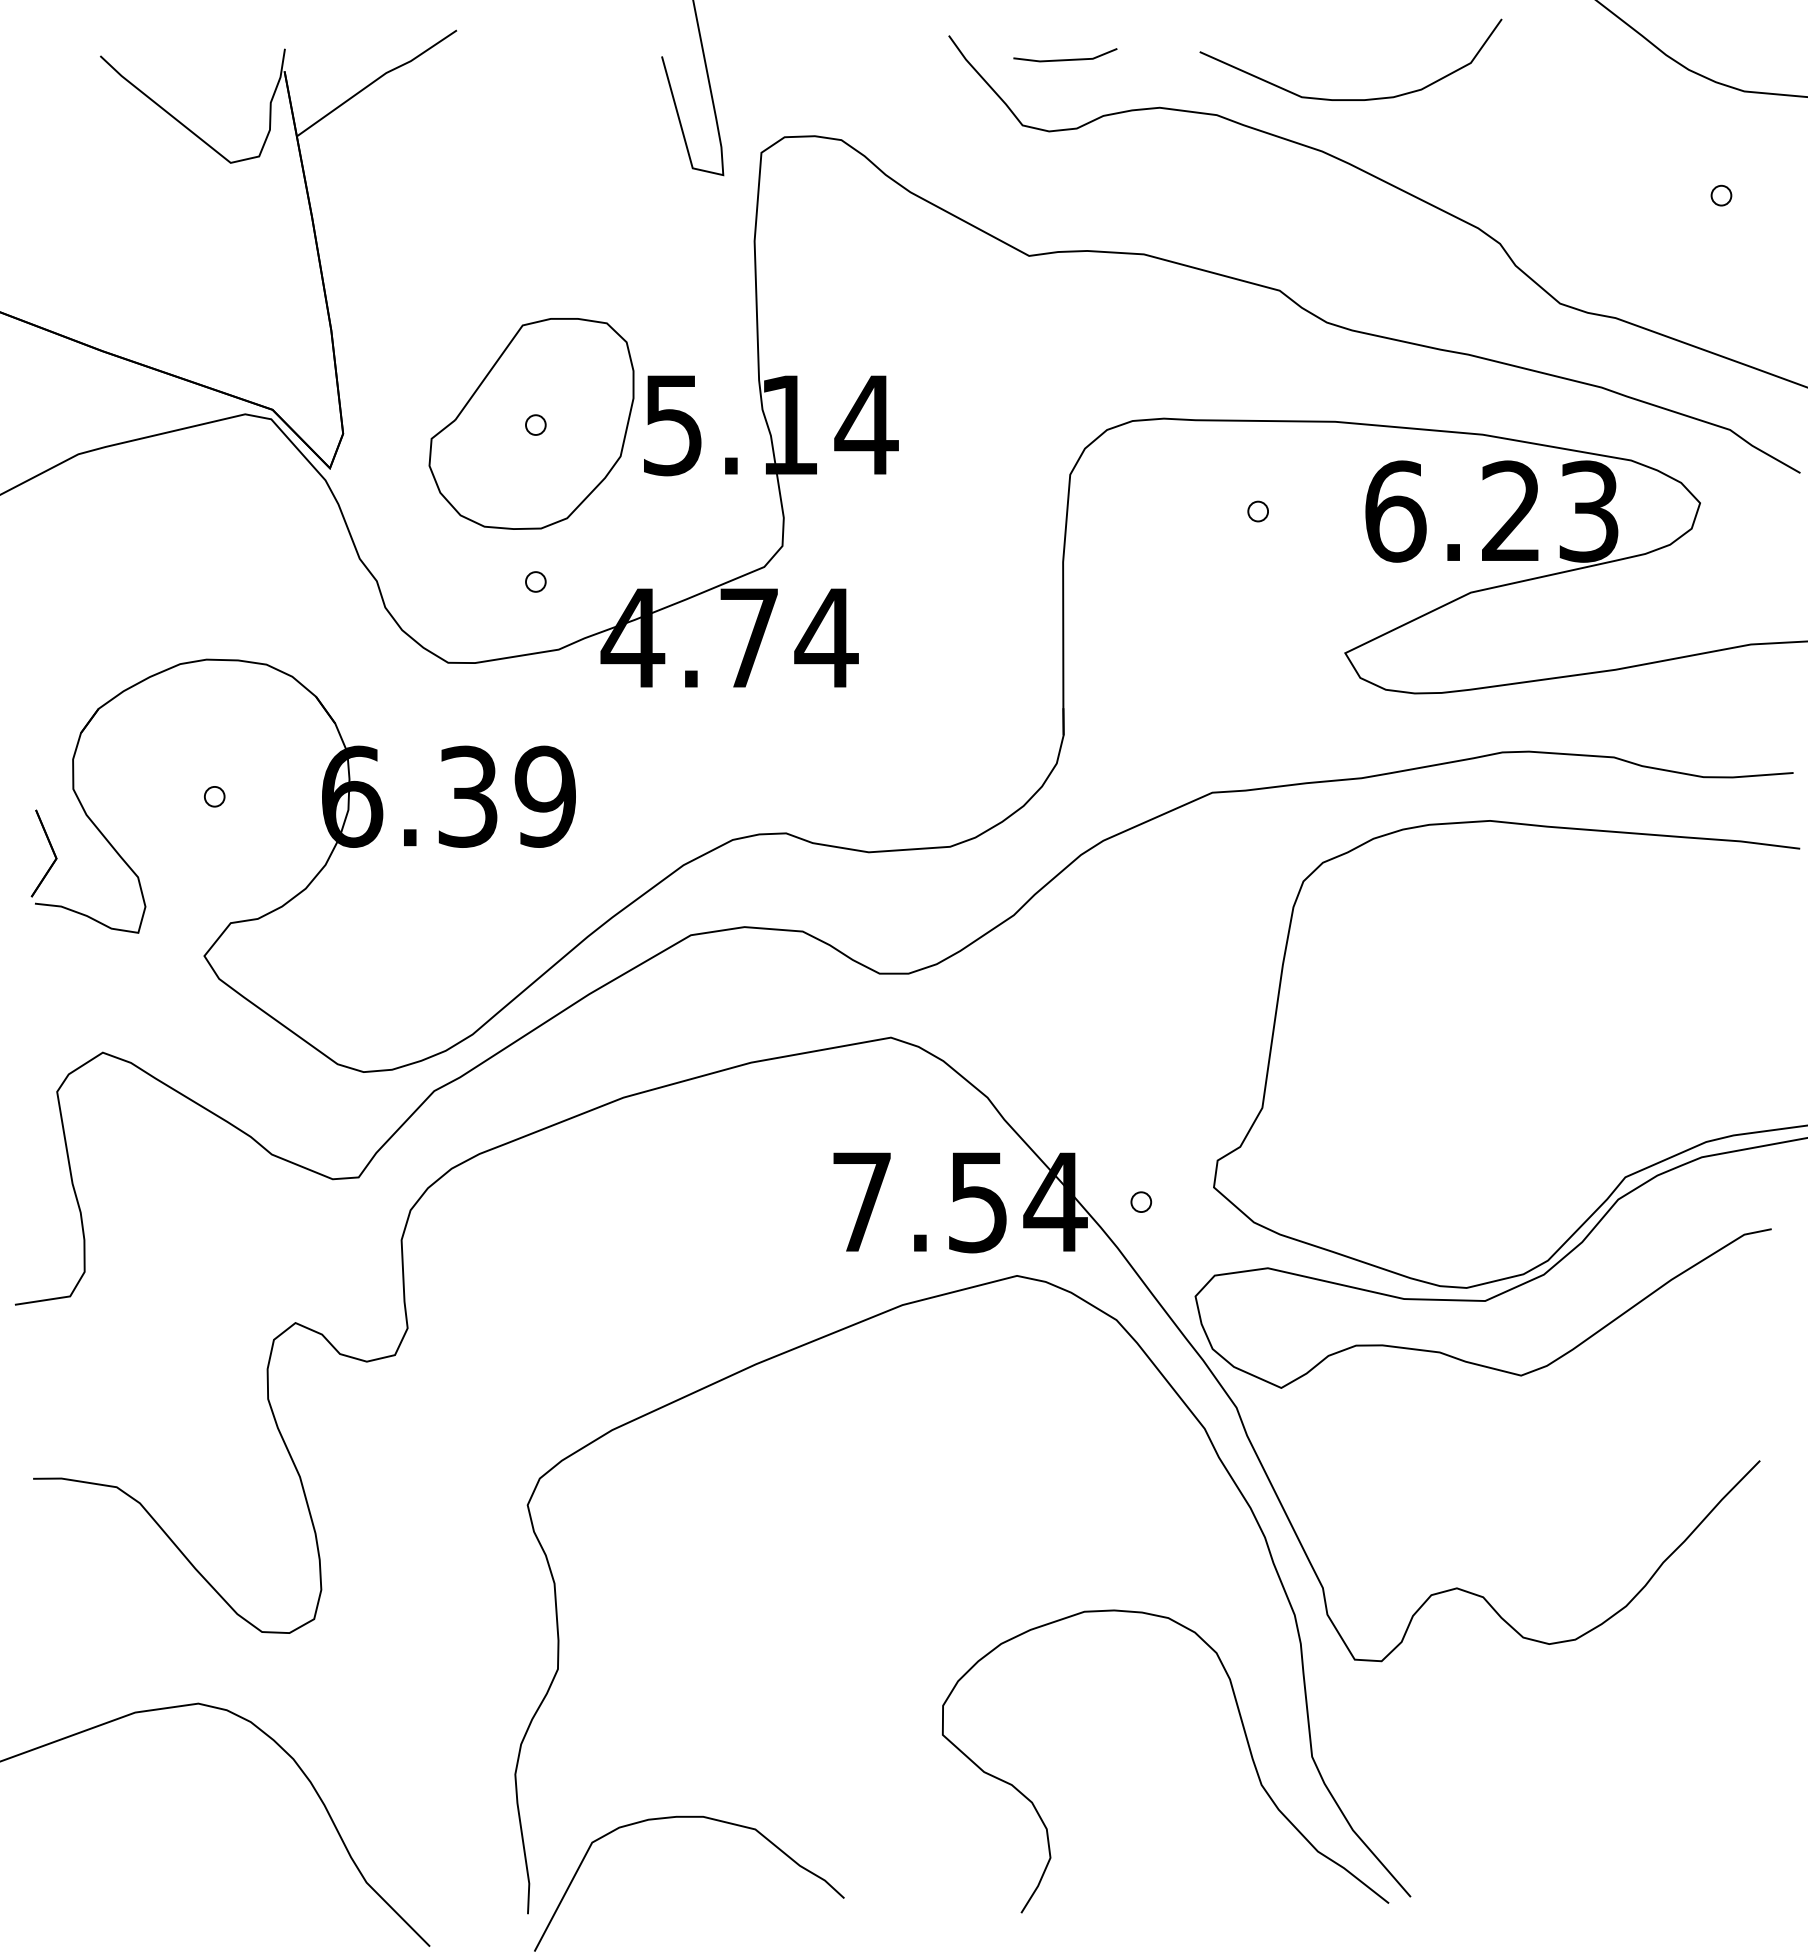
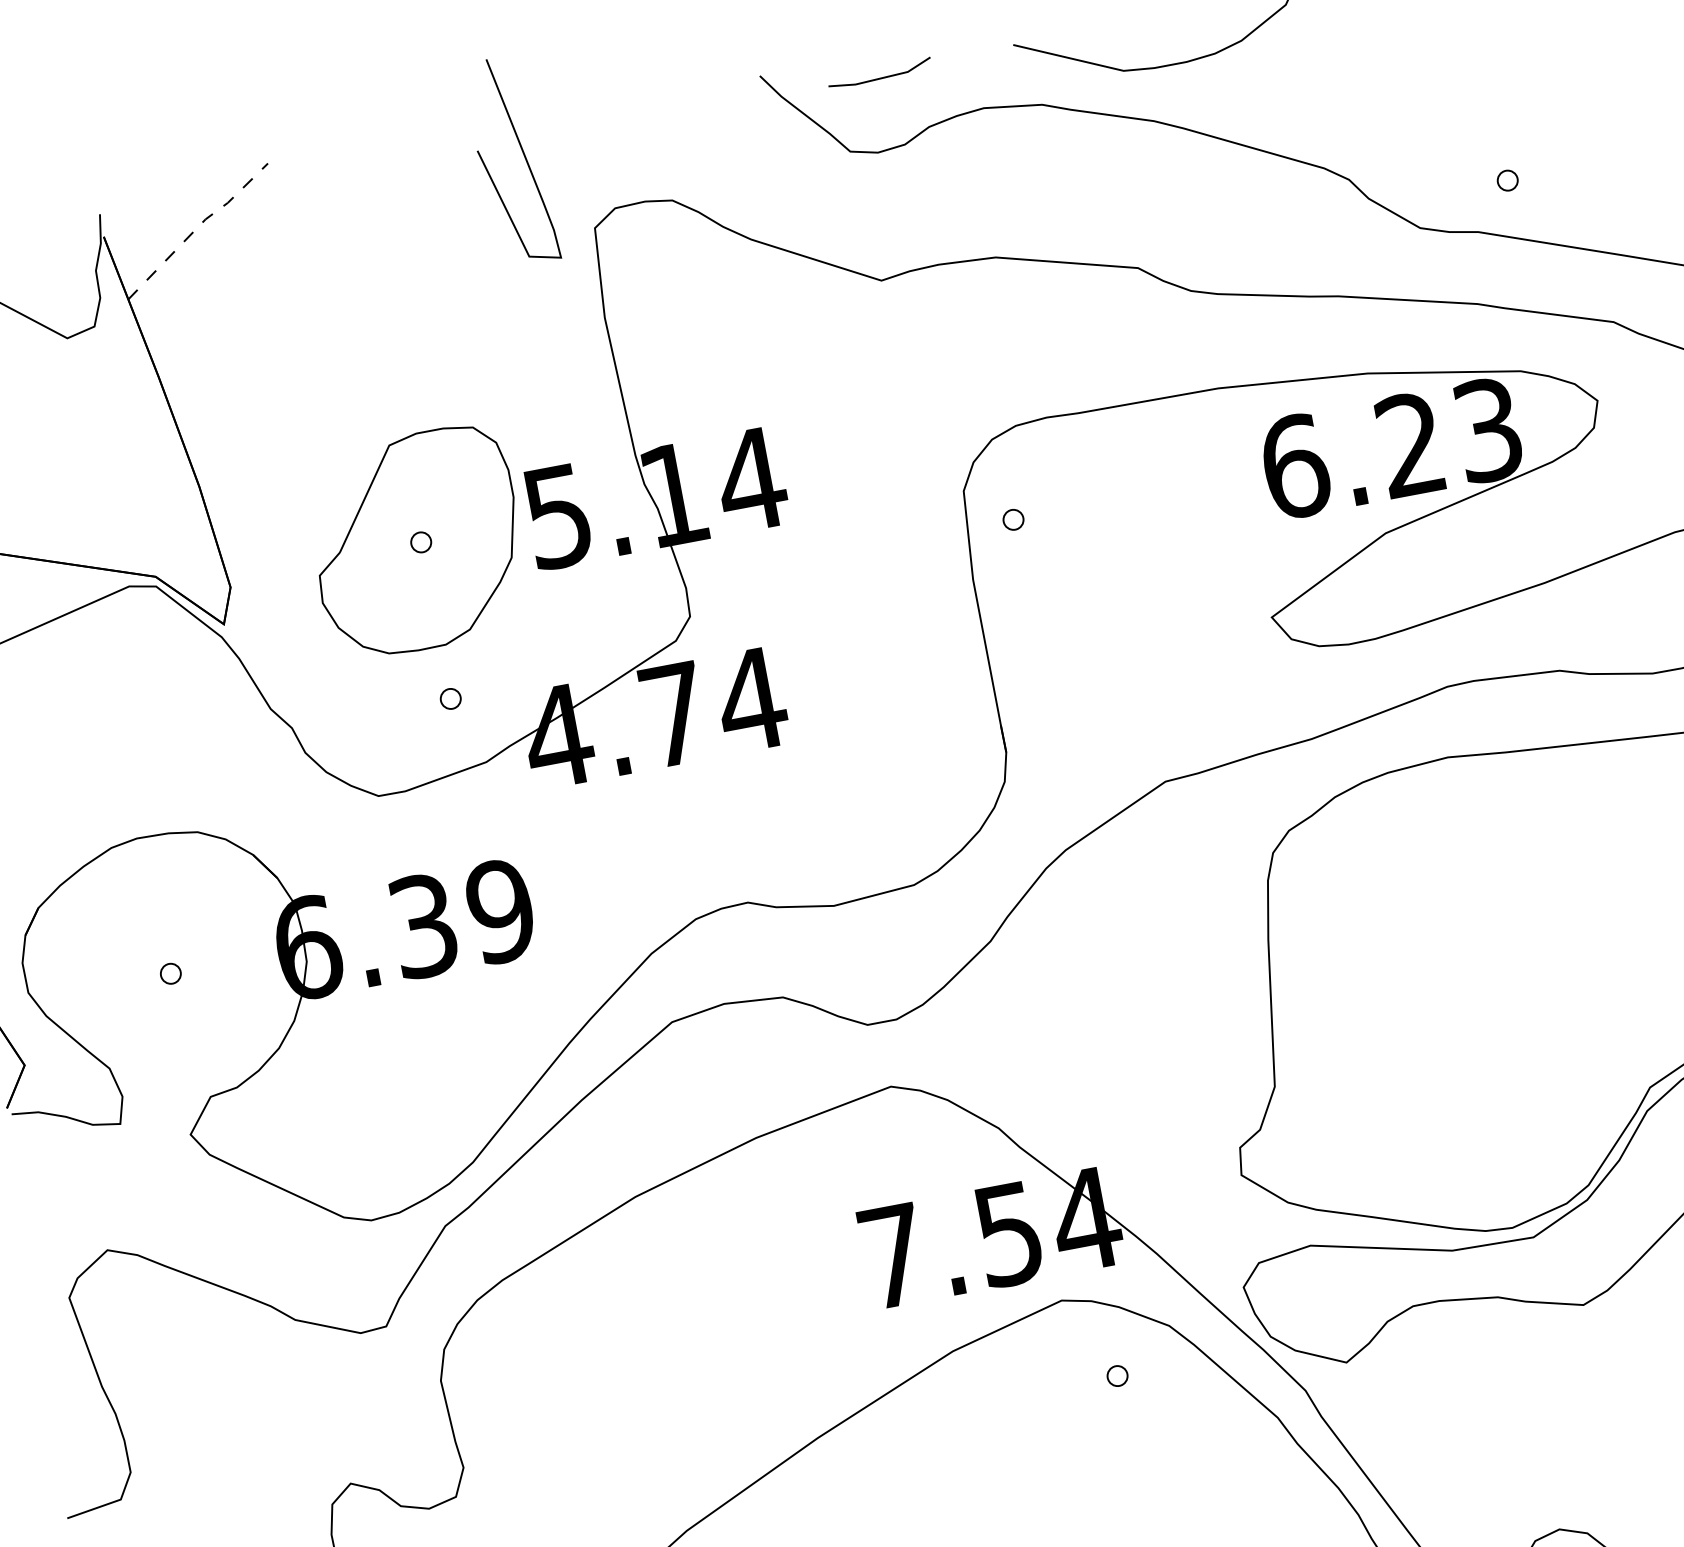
line: (376, 79) -> (197, 227), solid -> dashed
part: (1721, 195) -> (1507, 180), moved
part: (1257, 511) -> (1012, 519), moved
part: (1141, 1201) -> (1117, 1375), moved

